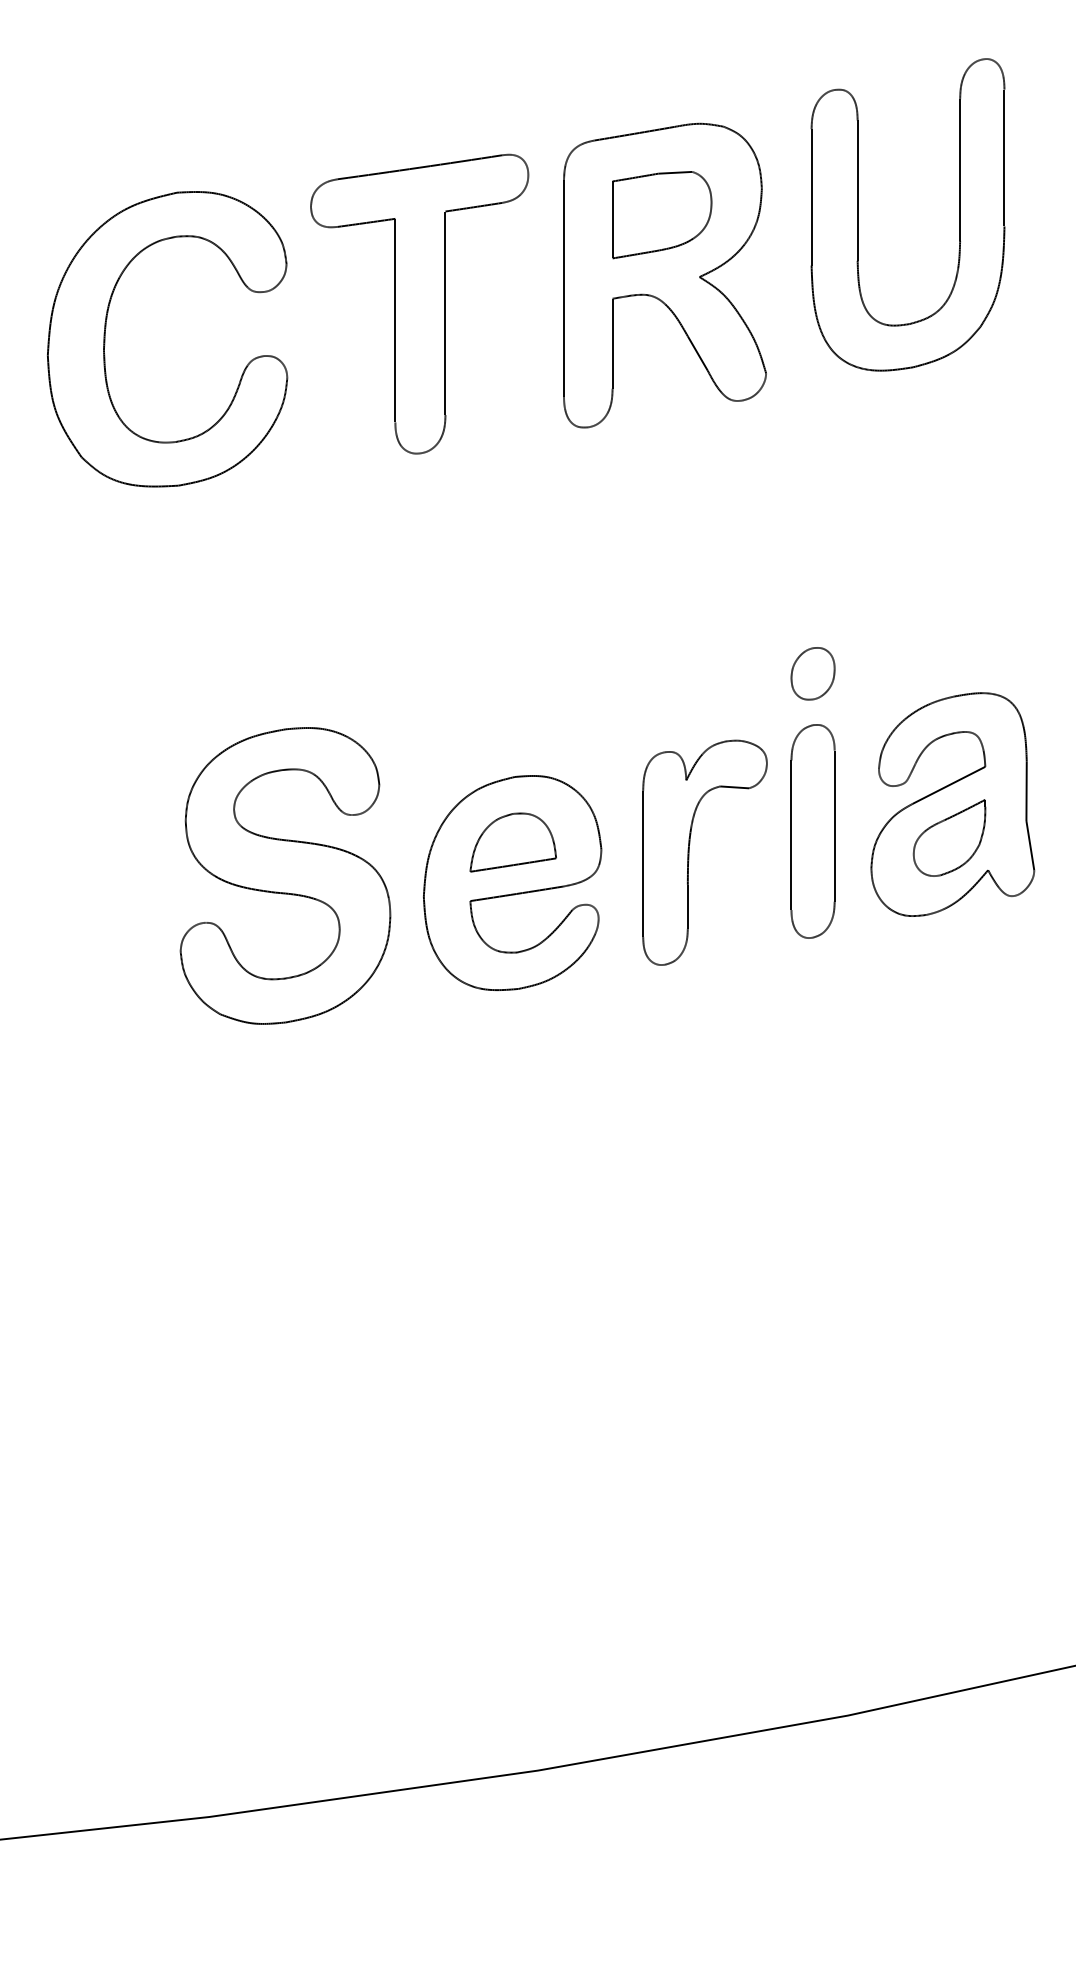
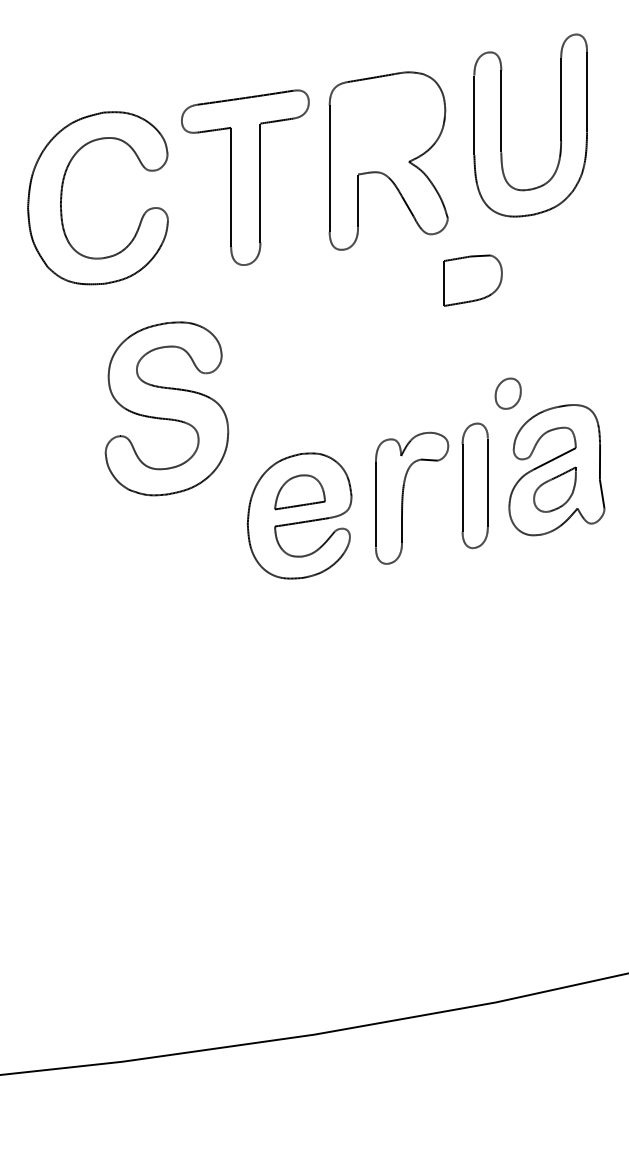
part: (661, 214) -> (472, 280), moved
part: (811, 673) -> (507, 393), moved
part: (284, 875) -> (166, 408), moved

